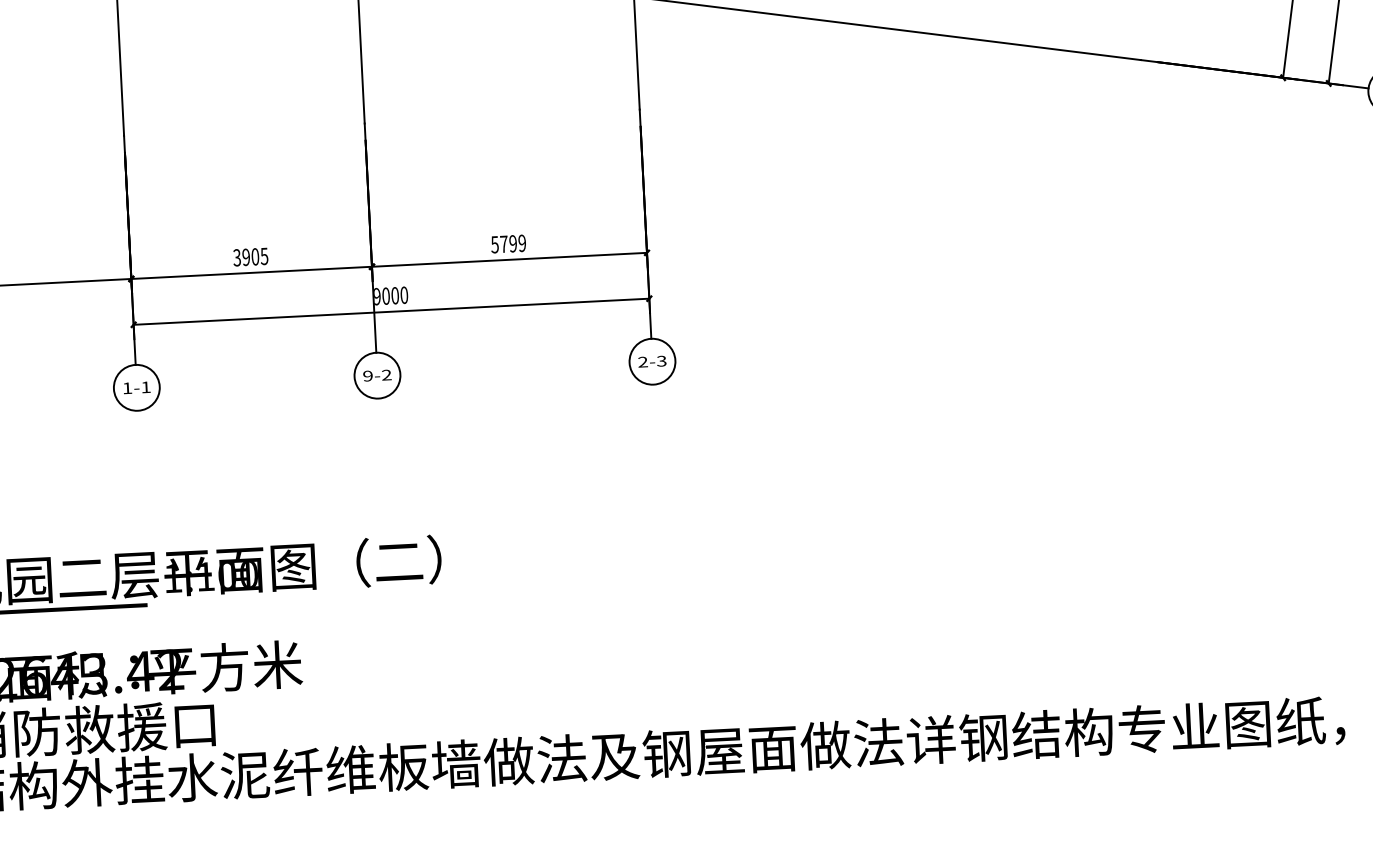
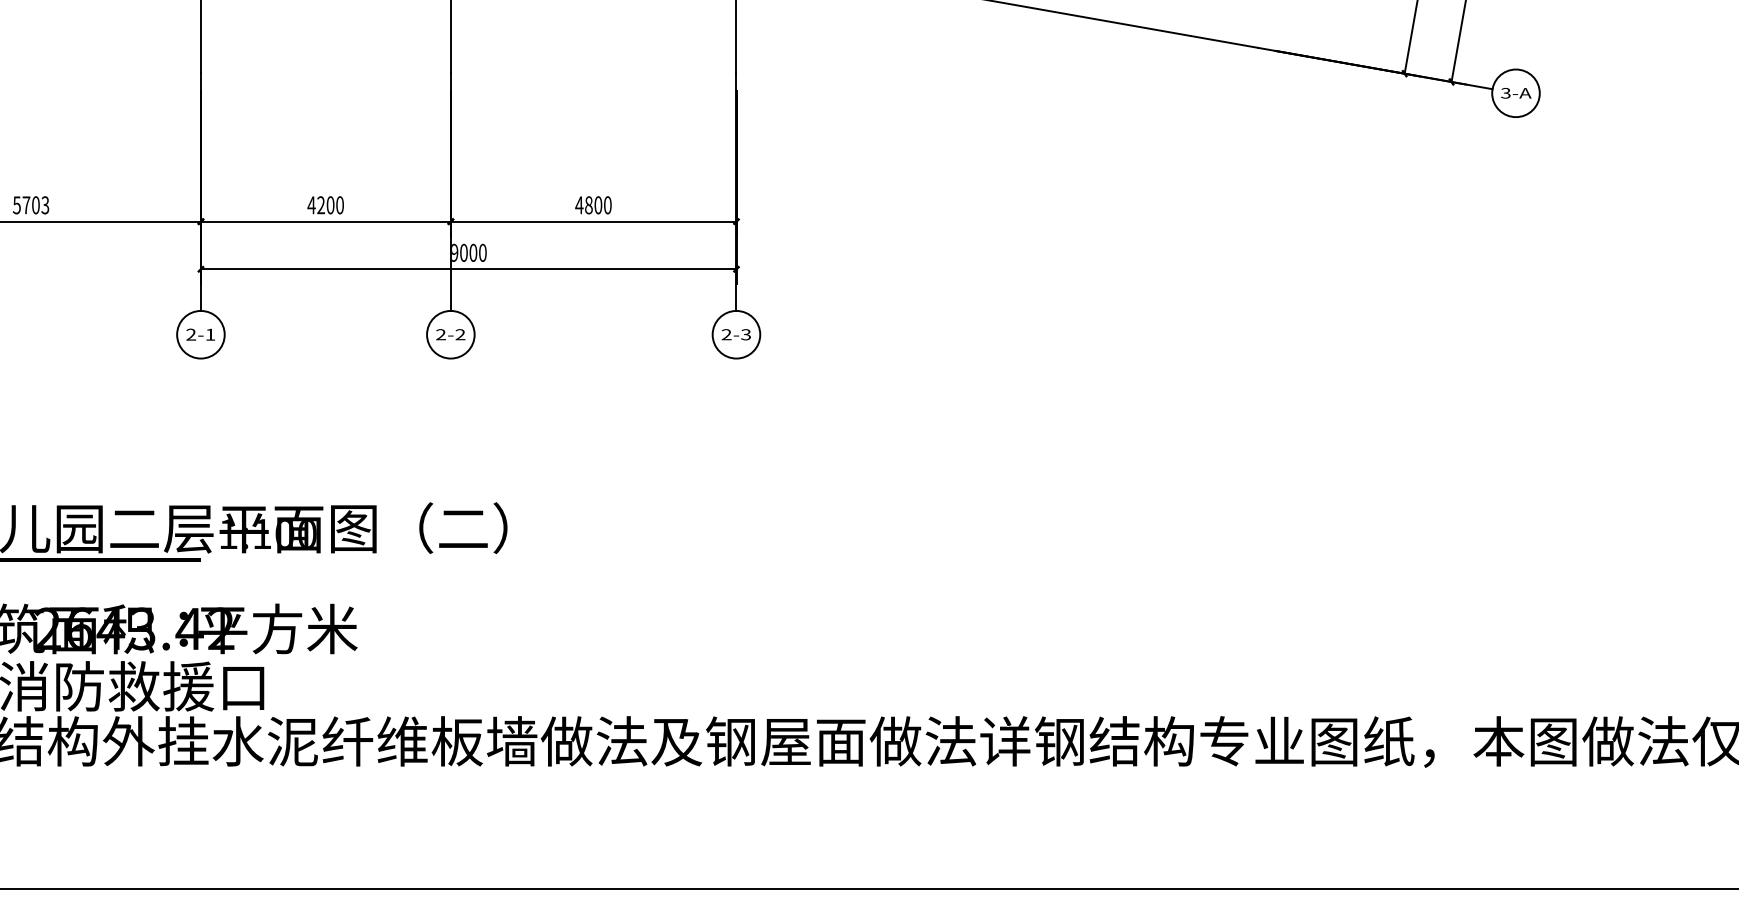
text: (508, 244) -> (593, 205), 5799 -> 4800
text: (250, 257) -> (325, 205), 3905 -> 4200
text: (367, 375) -> (440, 334), 9-2 -> 2-2
text: (127, 388) -> (191, 334), 1-1 -> 2-1

